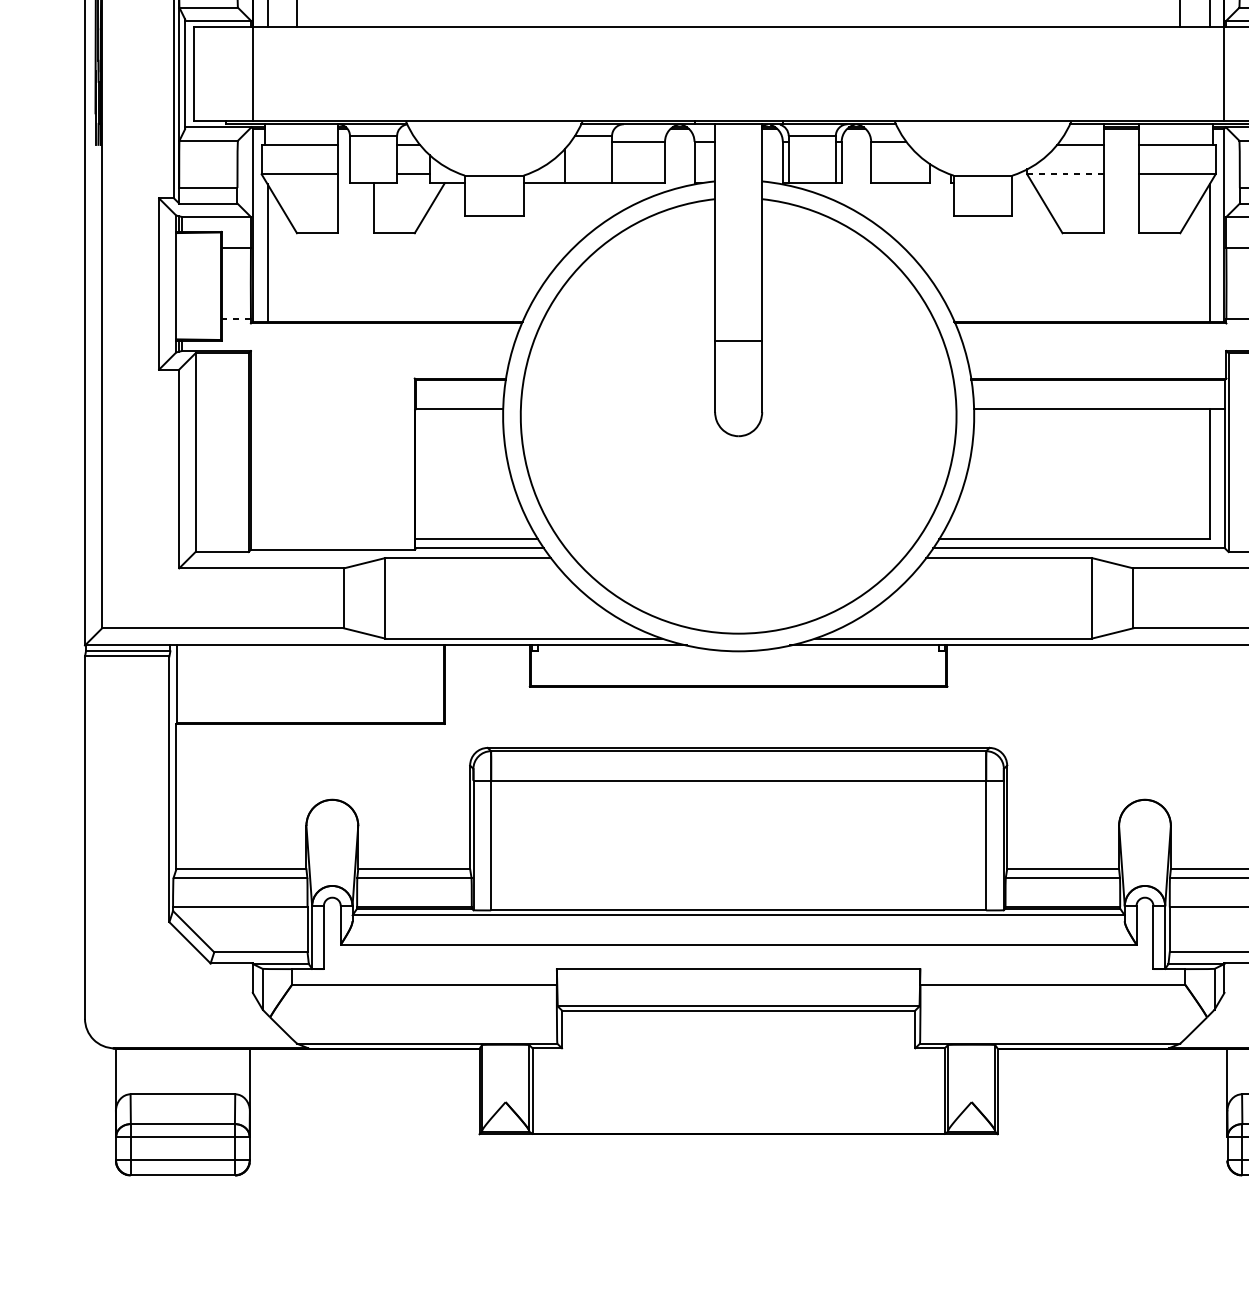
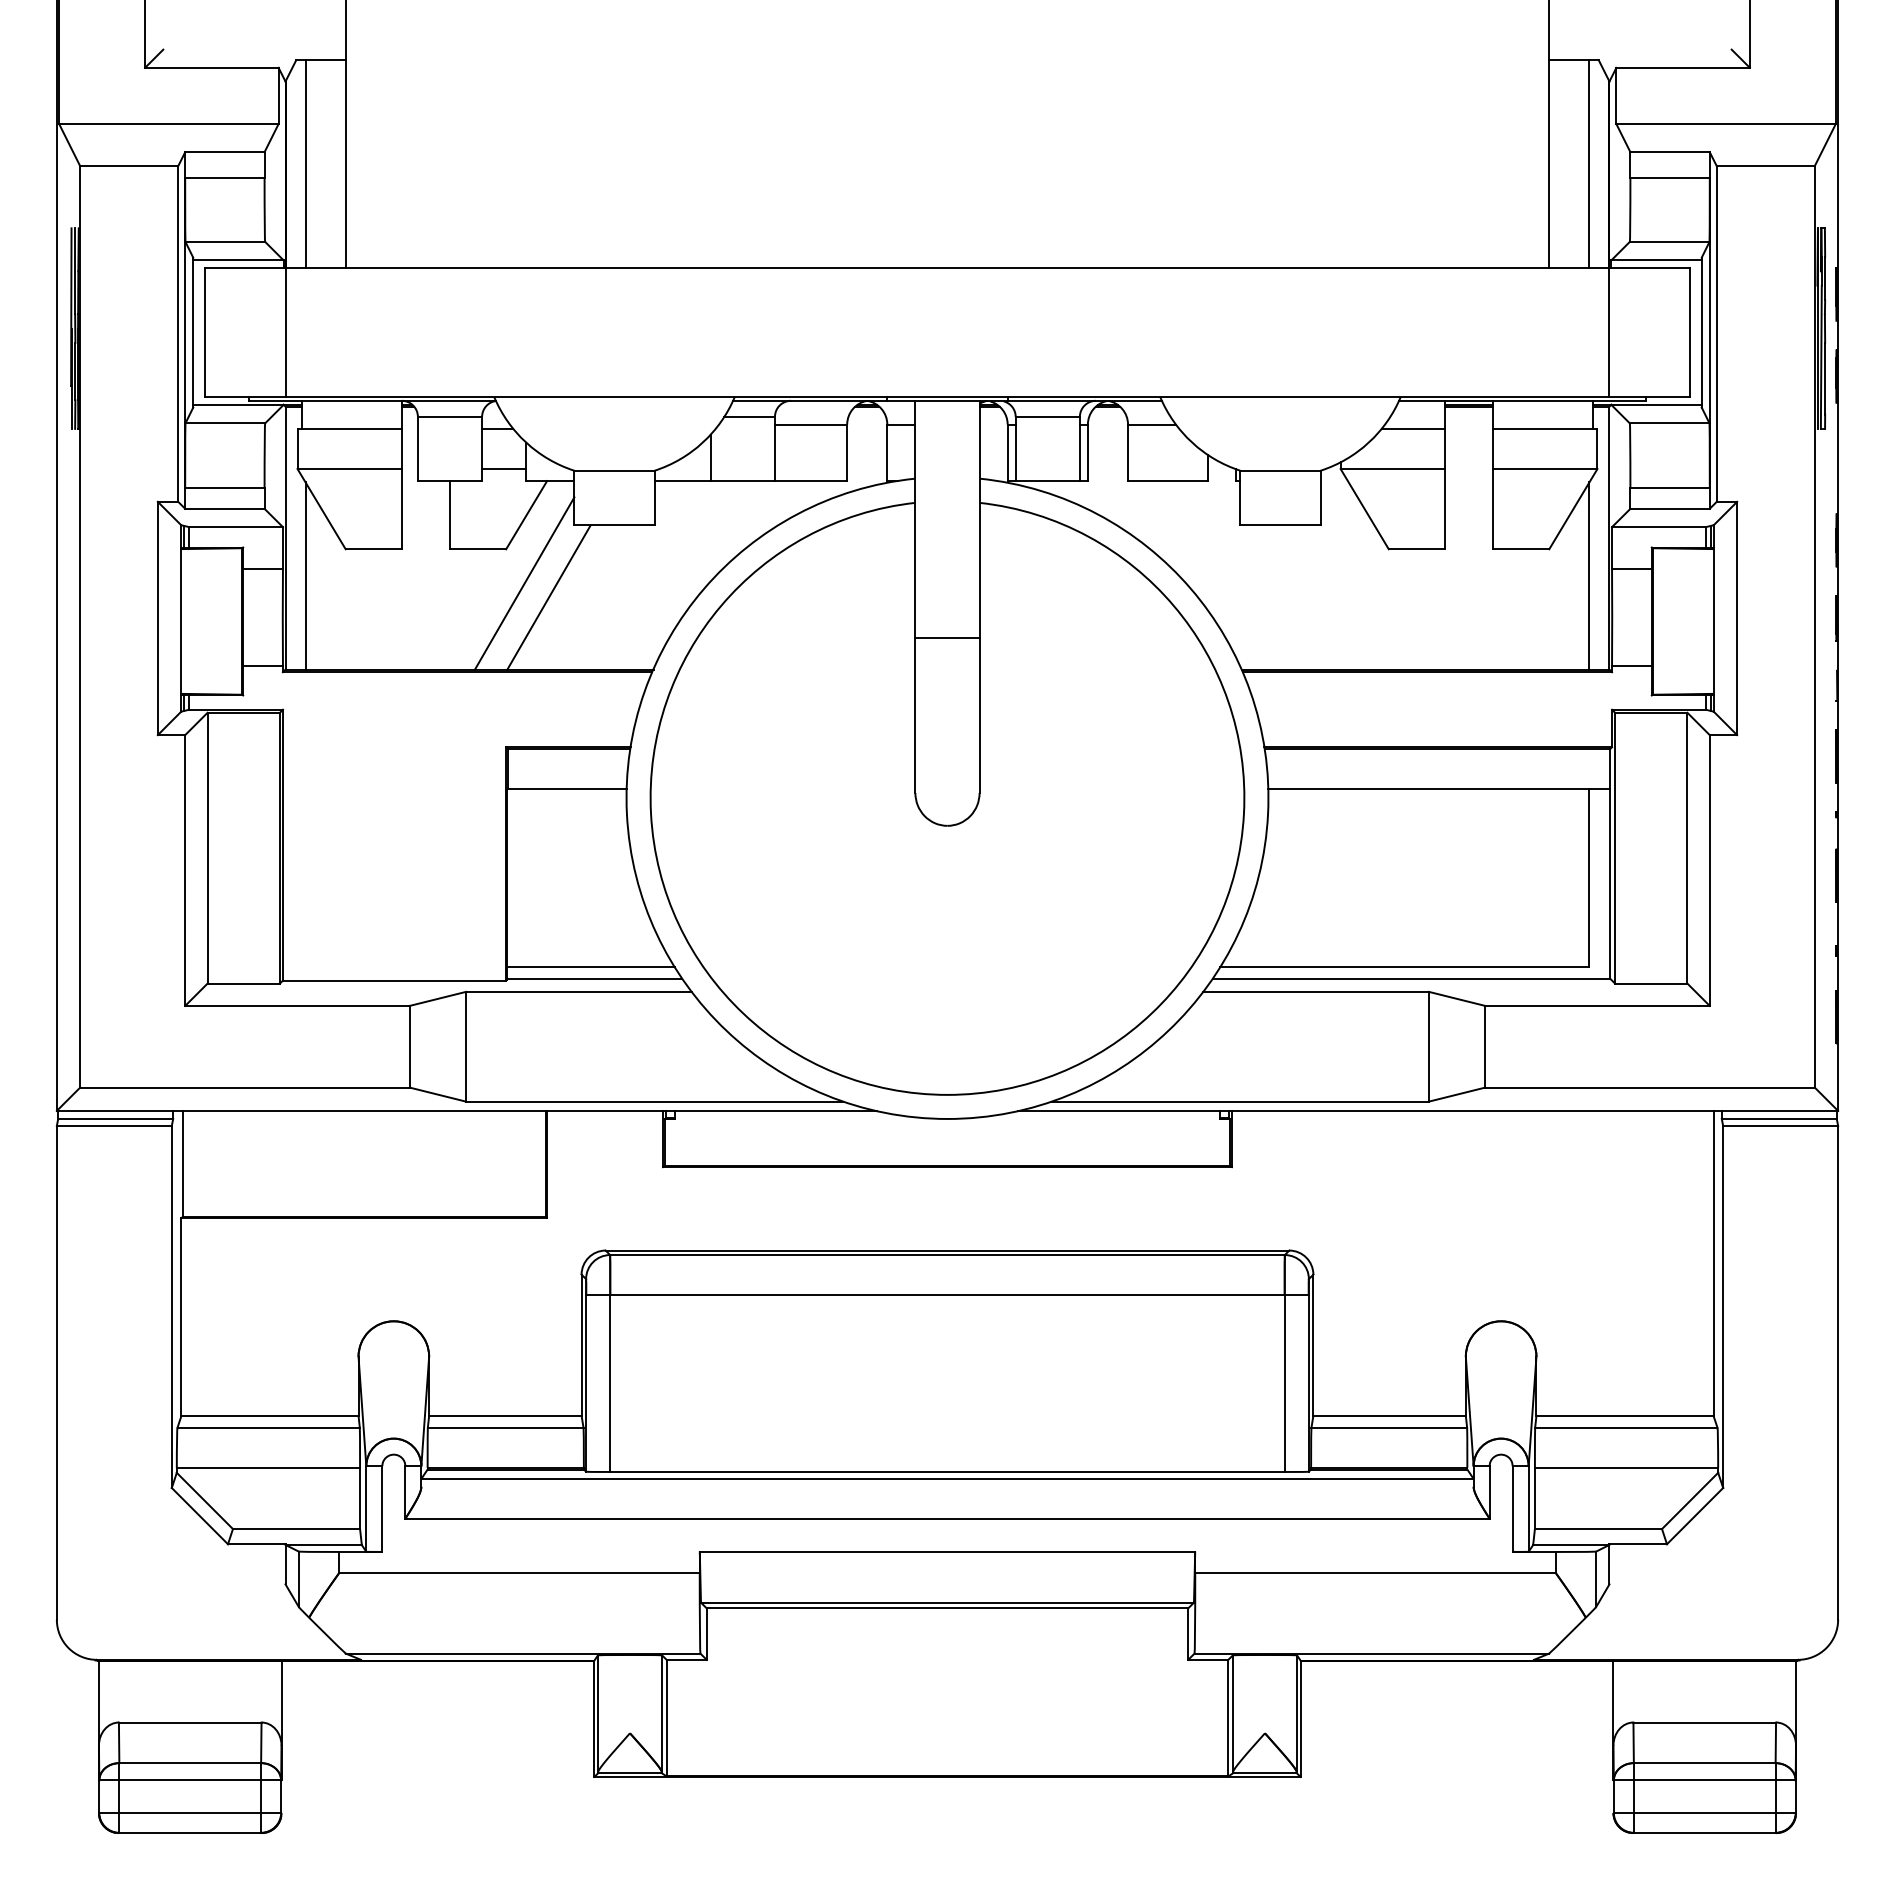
line: (1065, 174) -> (1392, 469), dashed -> solid
line: (428, 258) -> (524, 583), added
line: (445, 268) -> (548, 597), added
line: (236, 318) -> (263, 665), dashed -> solid
line: (738, 341) -> (947, 637), moved

